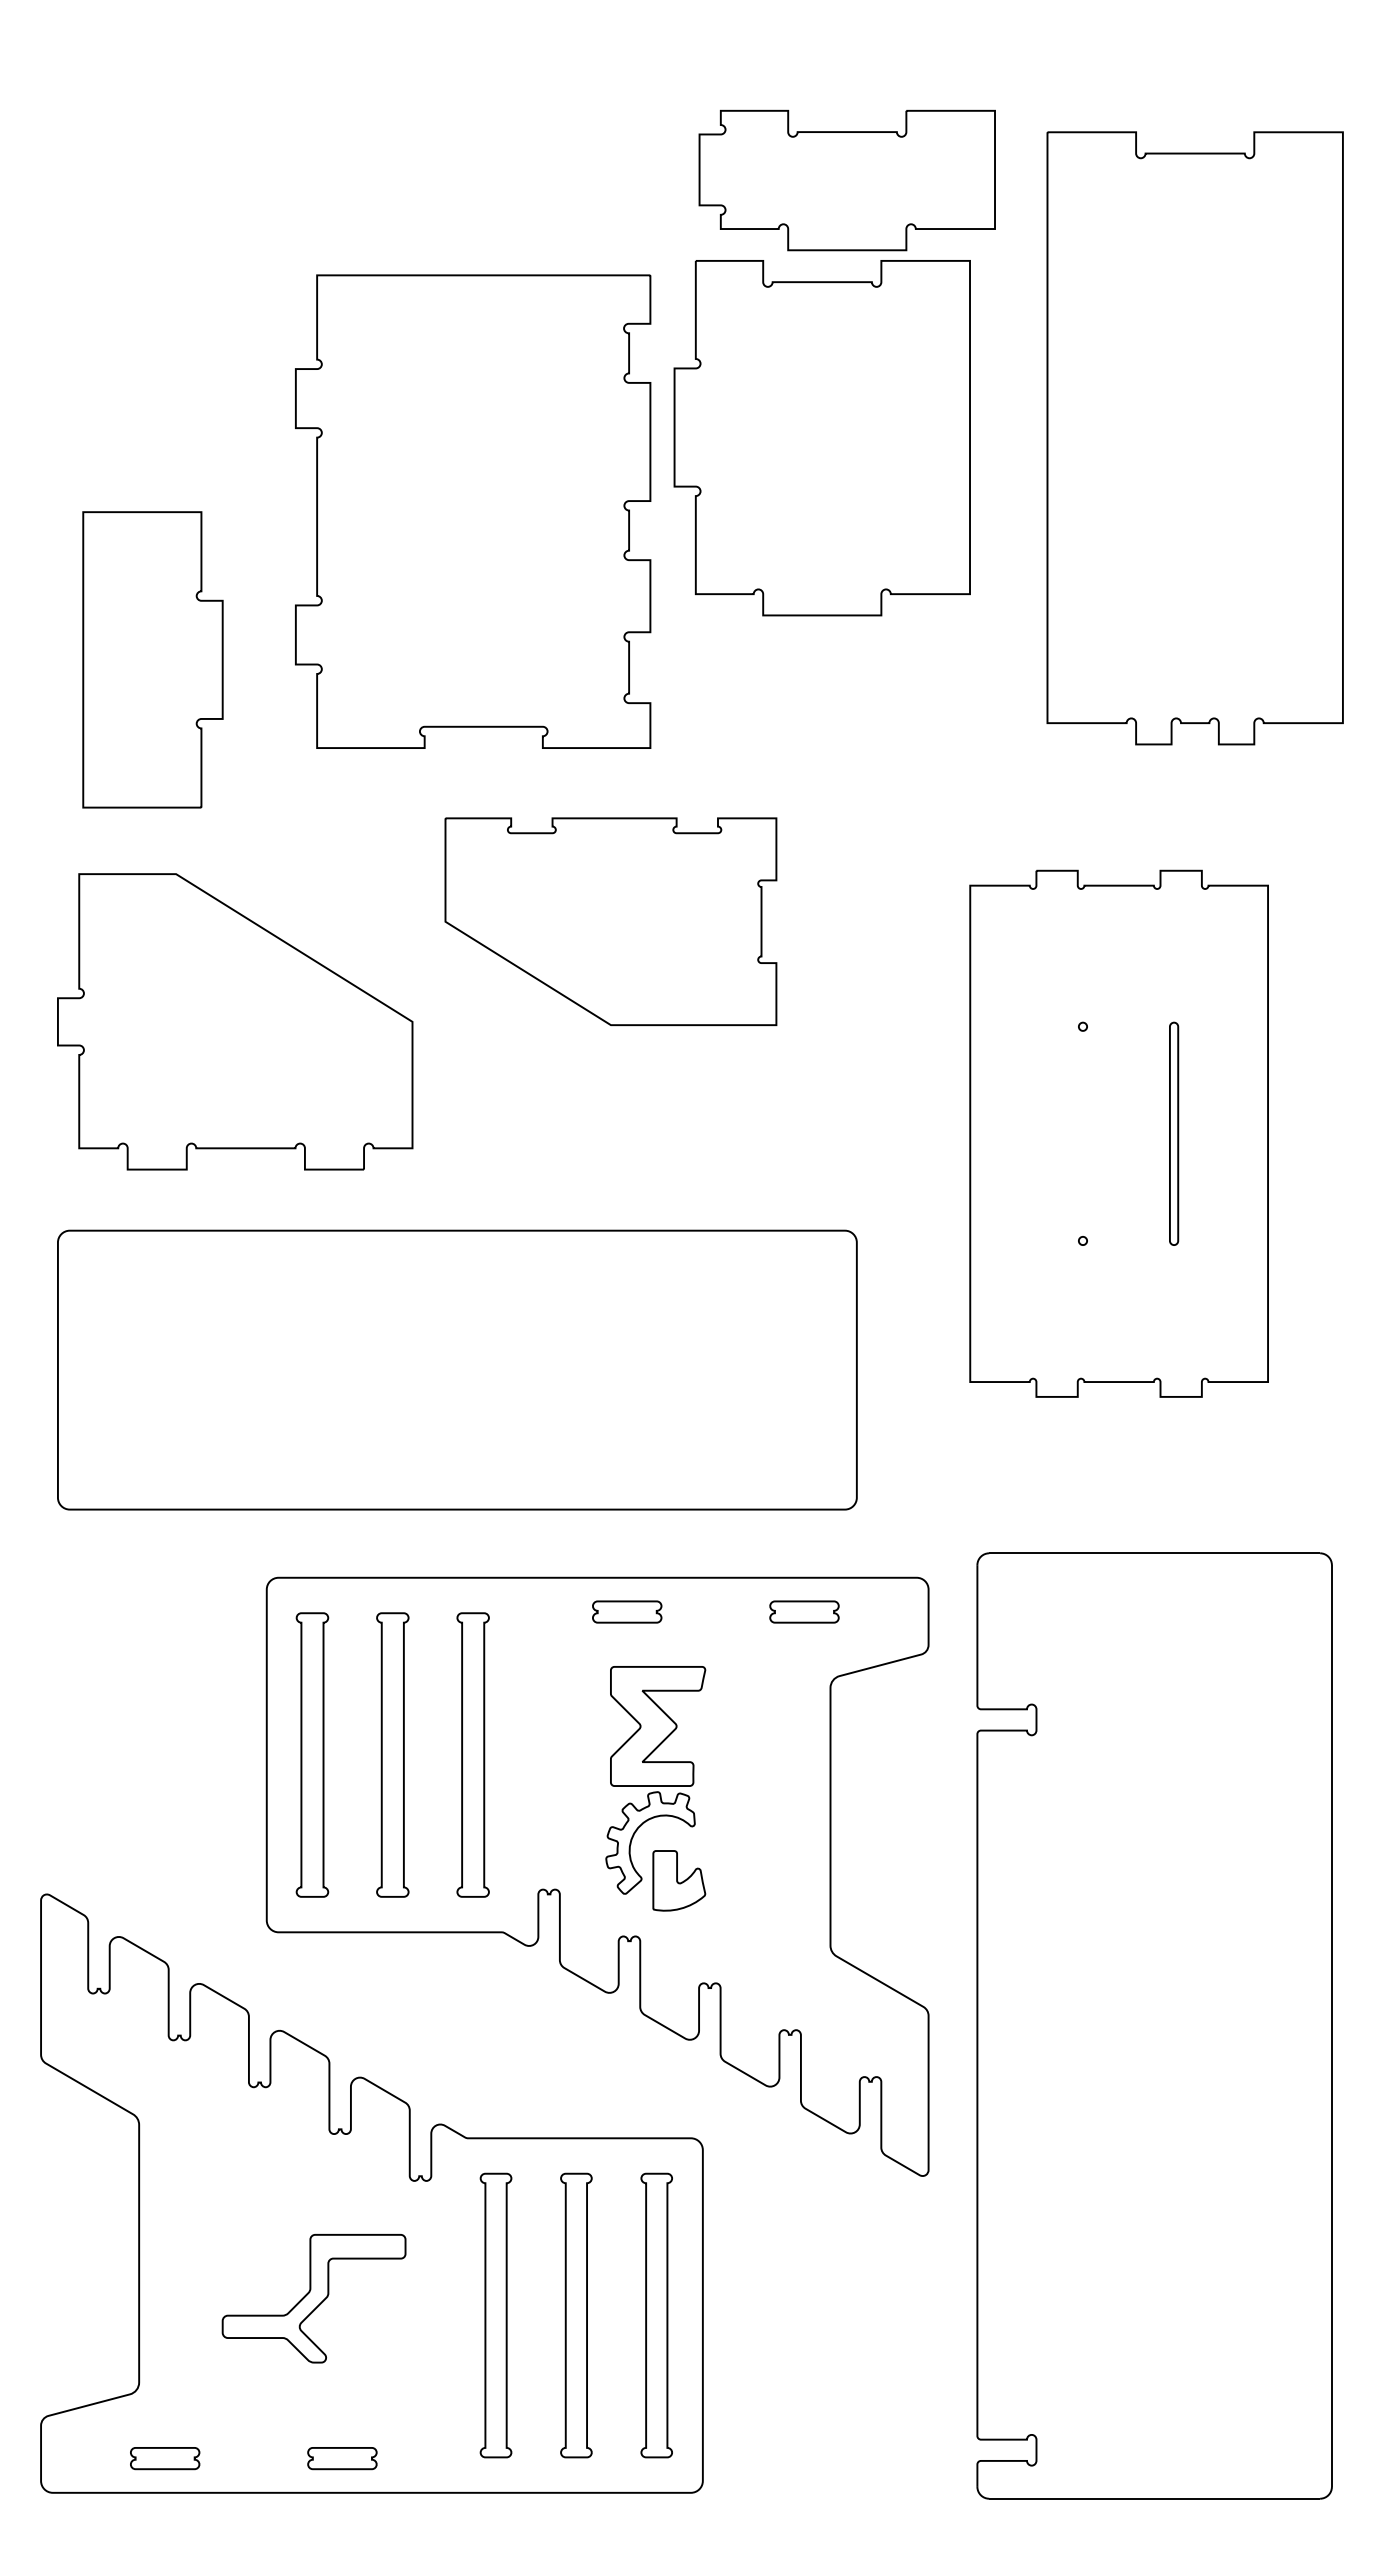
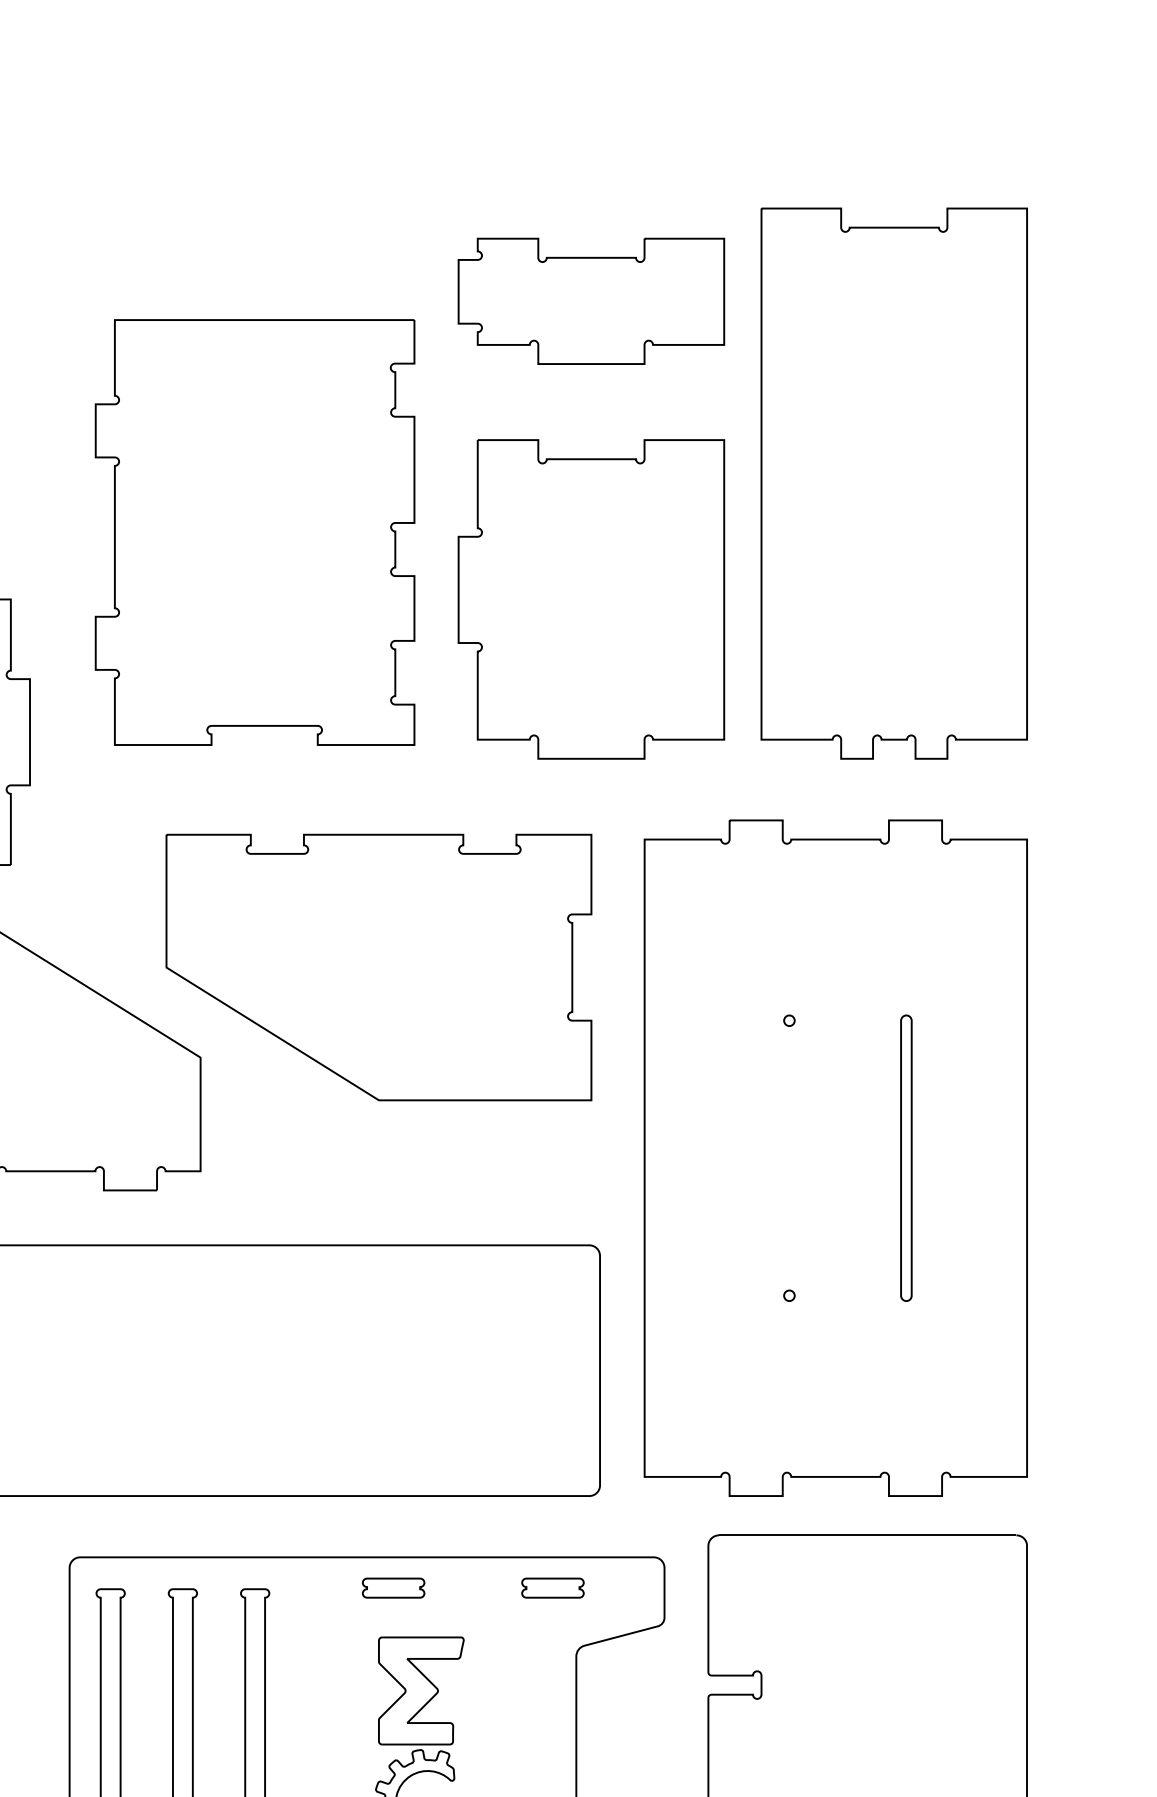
part: (821, 438) -> (590, 599), moved
part: (1194, 438) -> (893, 483), moved
part: (473, 511) -> (255, 532), moved
part: (610, 921) -> (378, 967), size x1.43
part: (1118, 1133) -> (835, 1157), size x1.43

